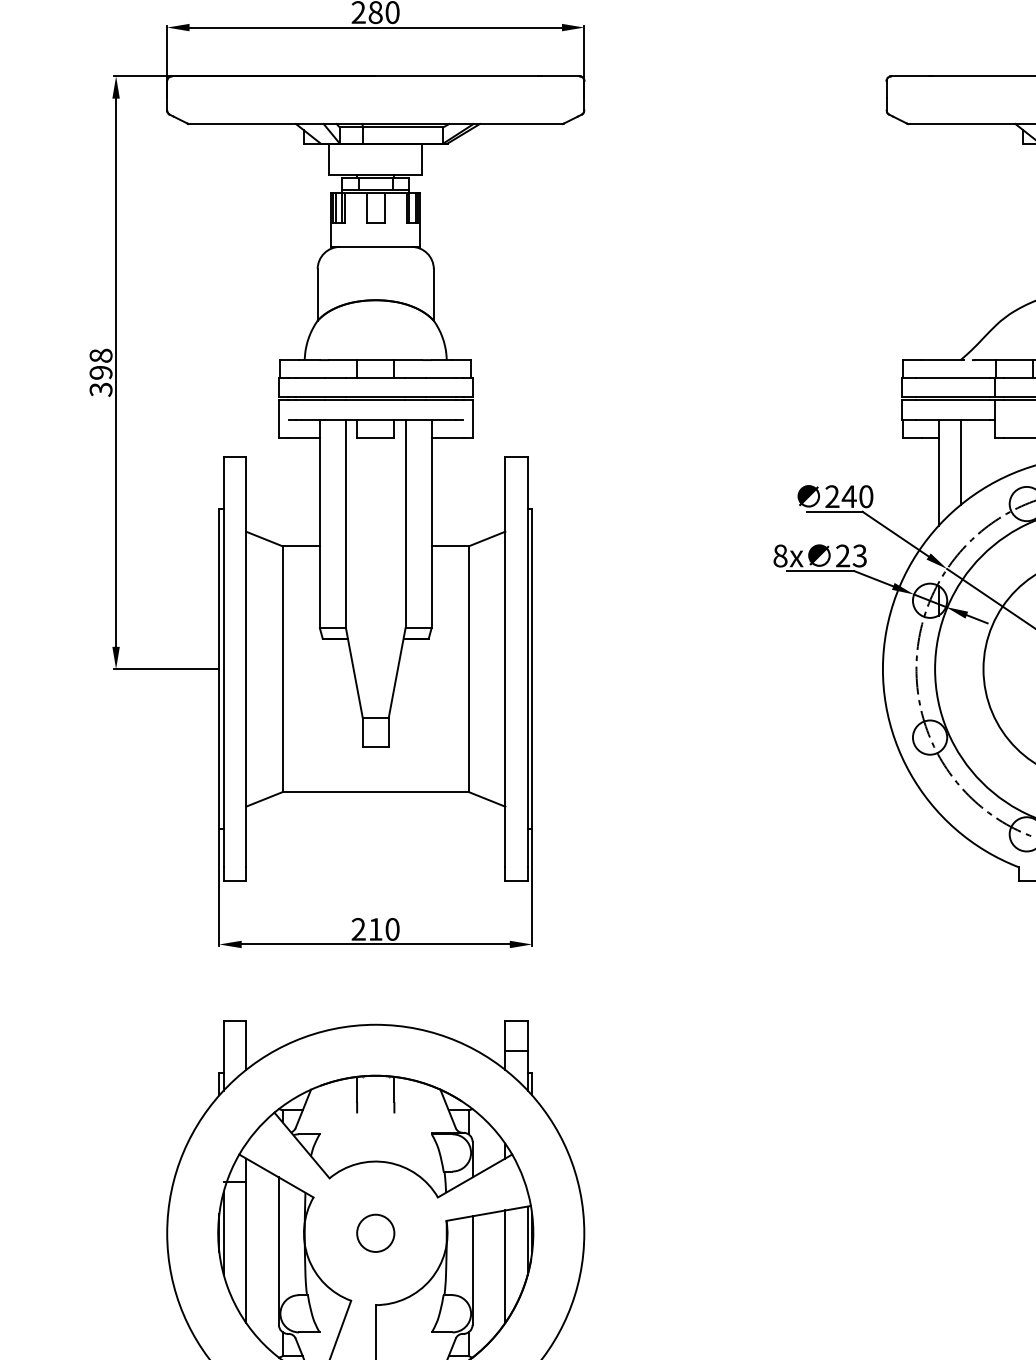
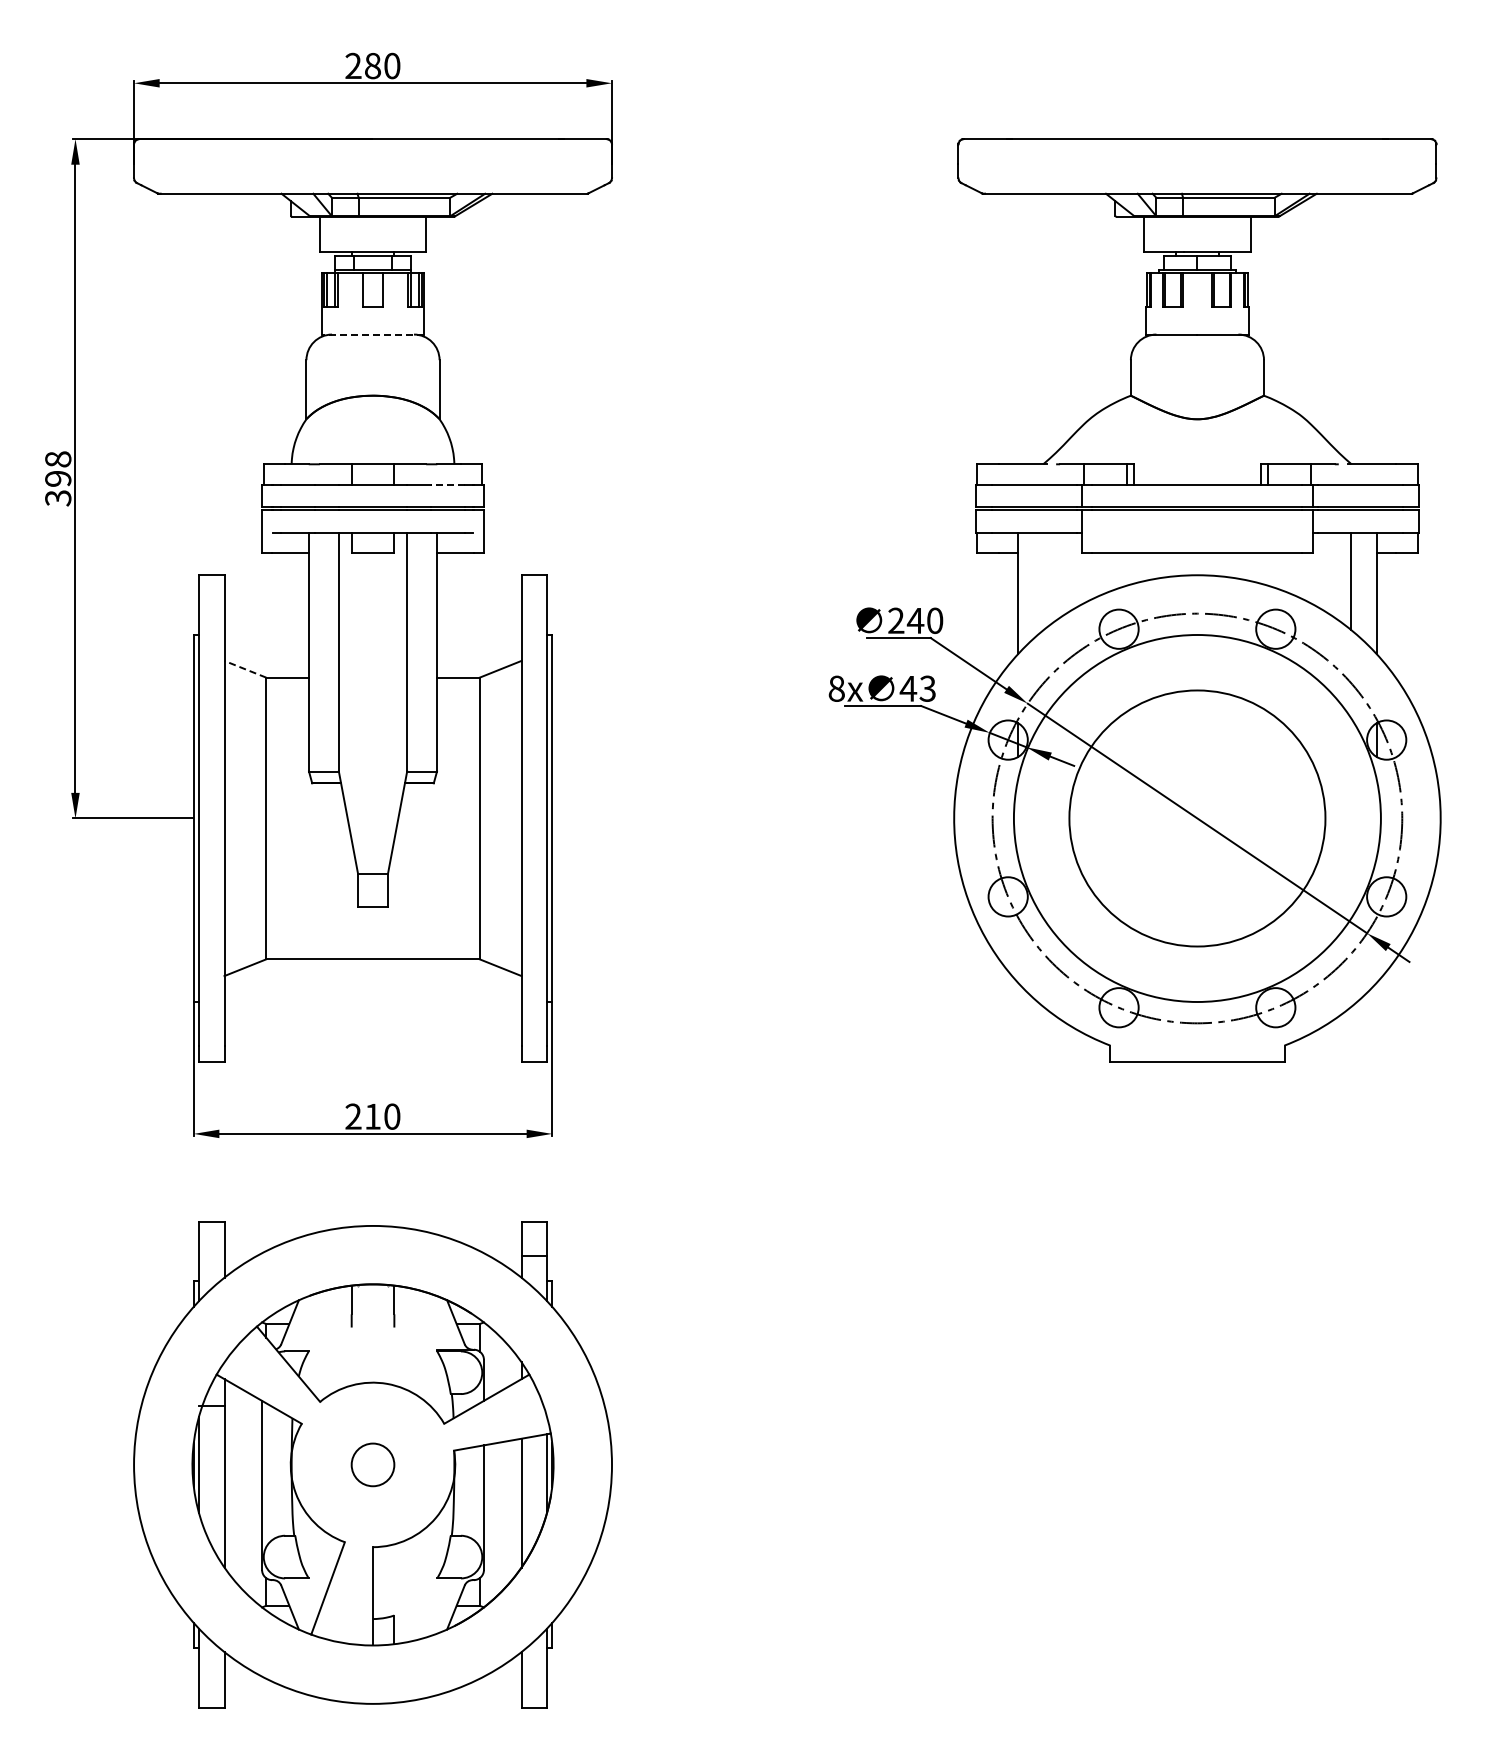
line: (375, 246) -> (372, 334), solid -> dashed
line: (440, 377) -> (447, 484), solid -> dashed
line: (960, 461) -> (1043, 580), removed
line: (264, 539) -> (245, 669), solid -> dashed
text: (843, 555) -> (908, 688), 23 -> 43

